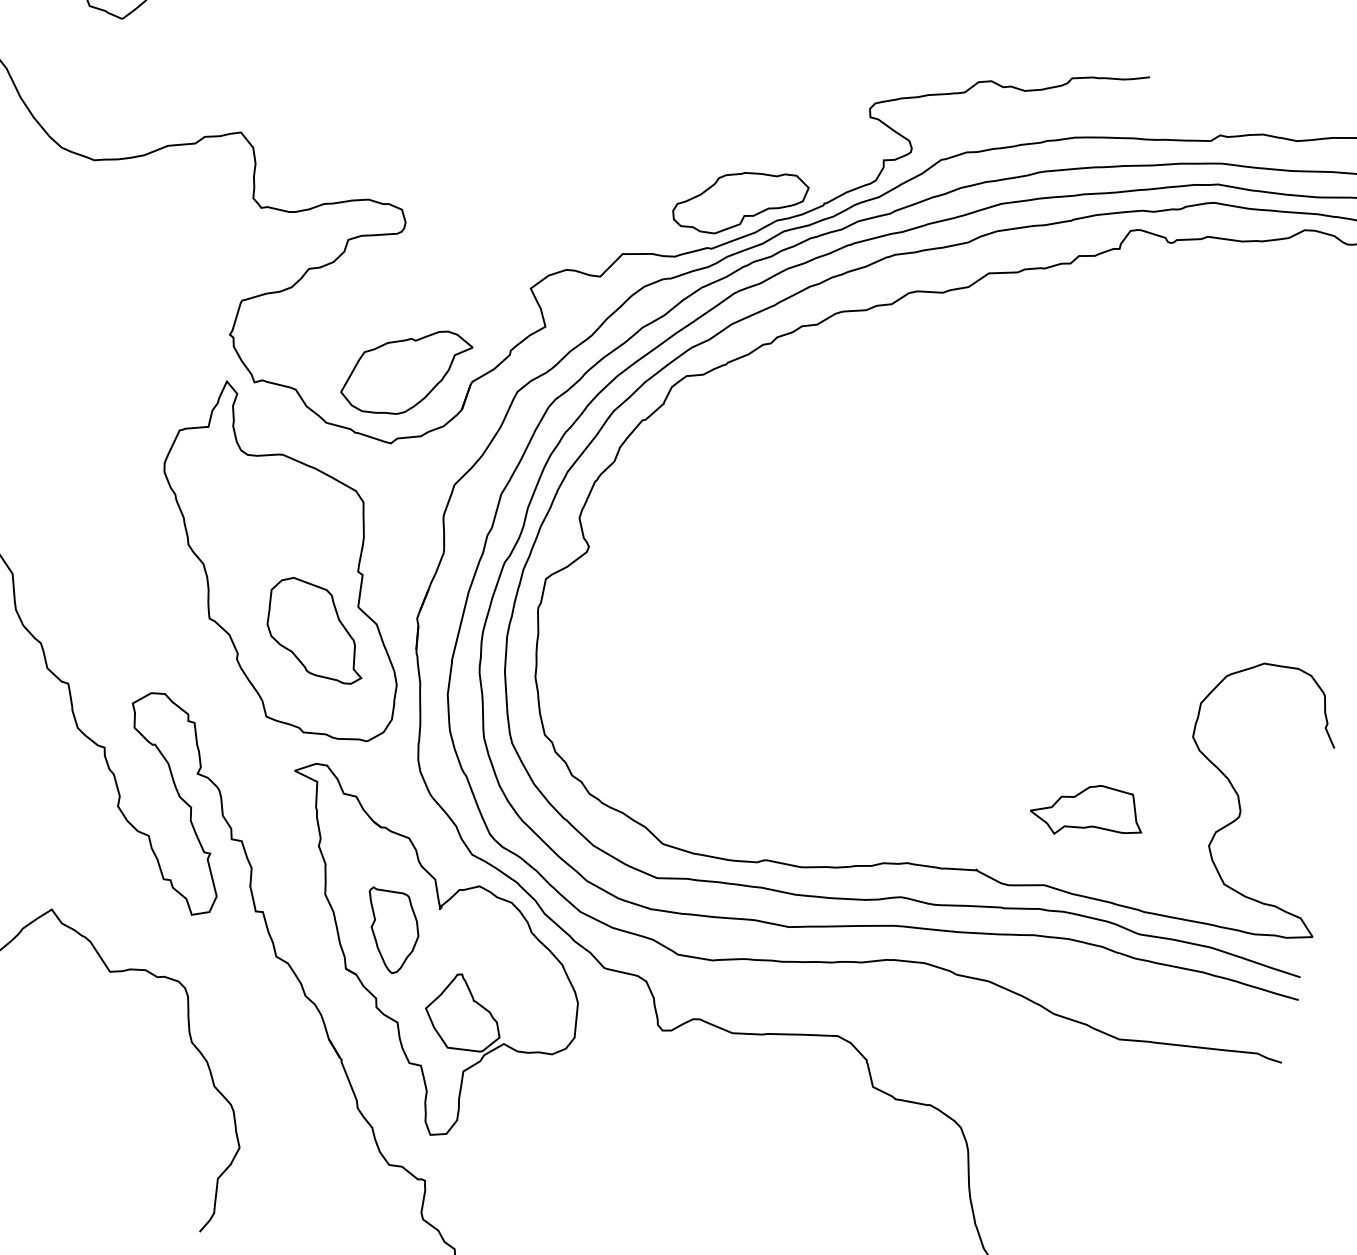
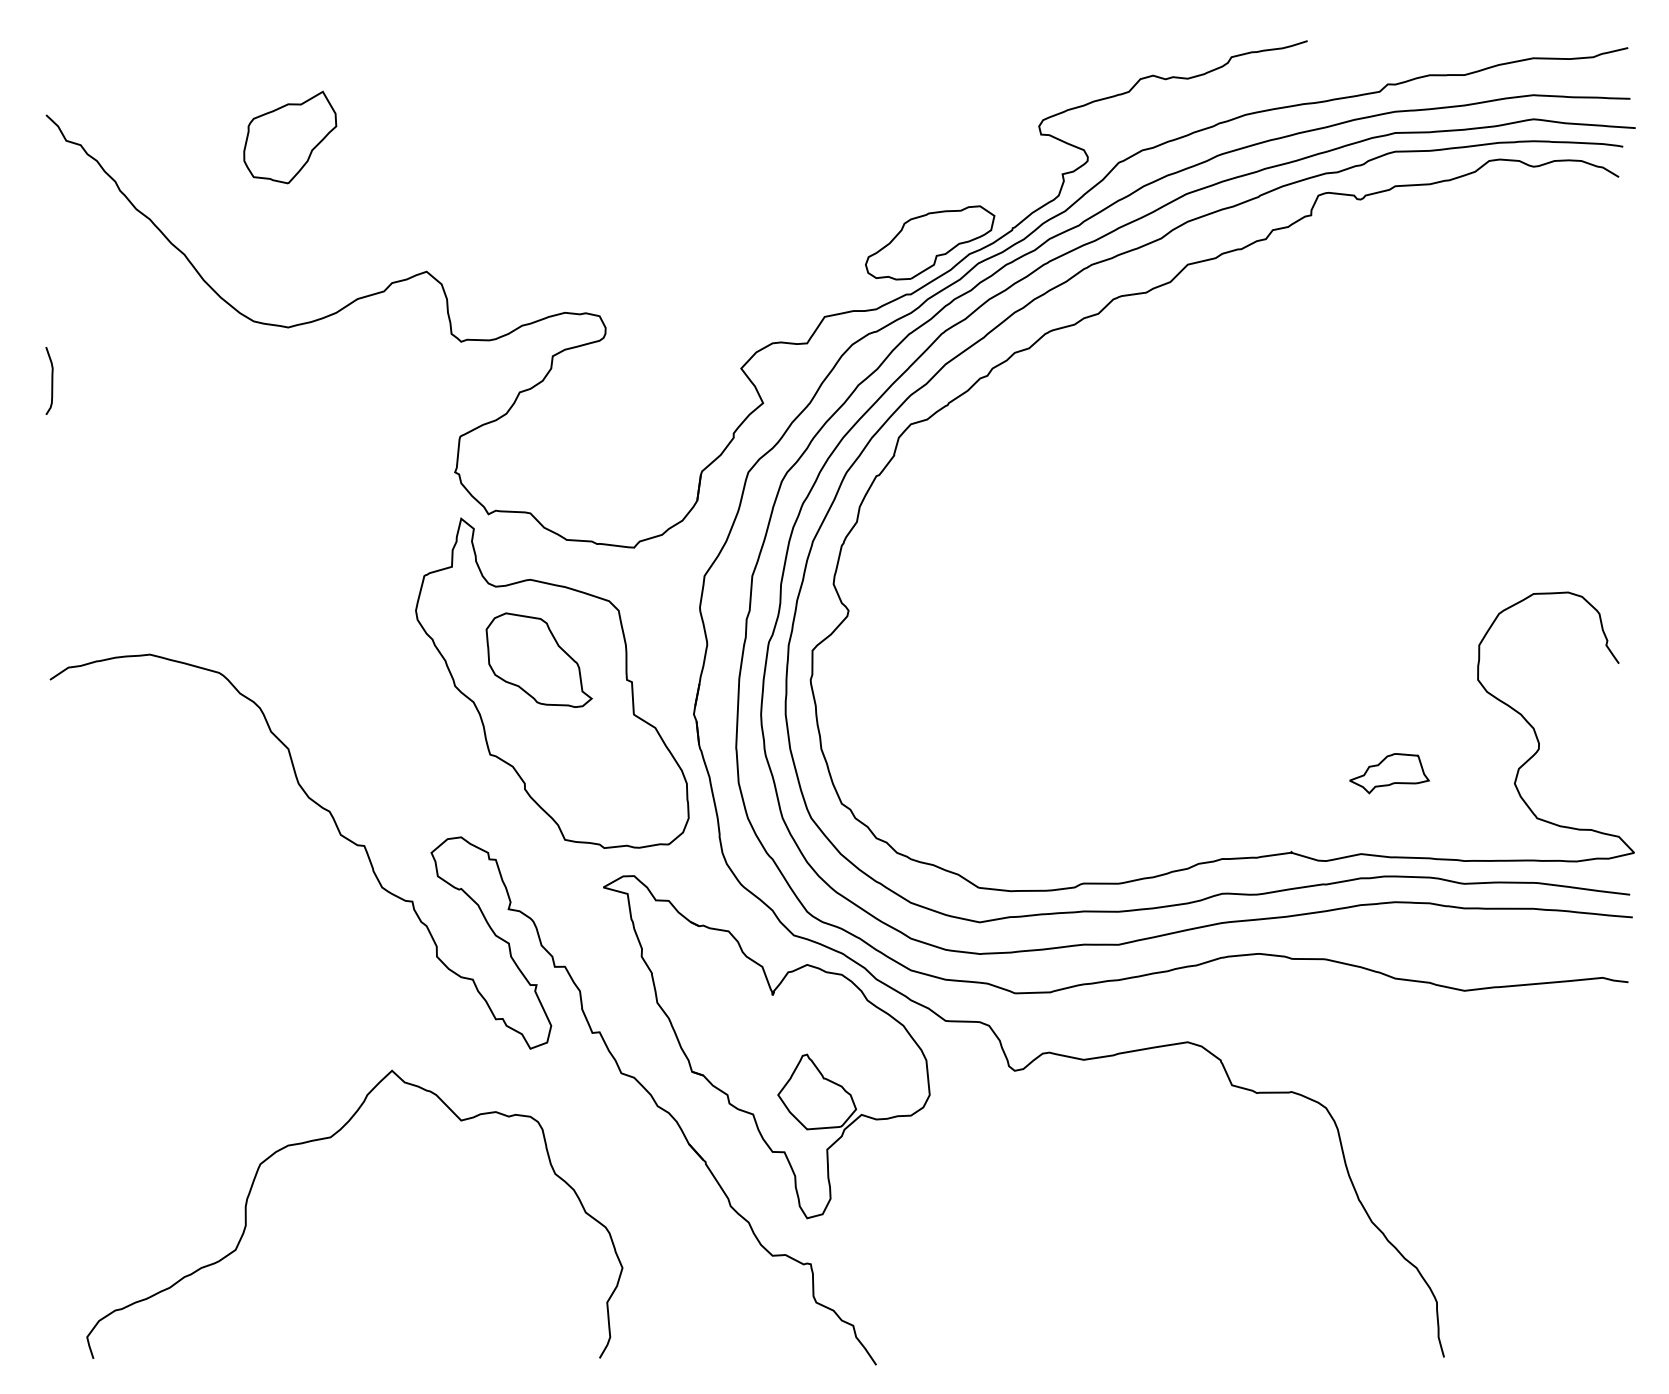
part: (406, 371) -> (635, 474), removed
part: (316, 629) -> (538, 659), moved
part: (1088, 811) -> (1389, 773), size x0.7
part: (390, 931) -> (728, 1026), removed

